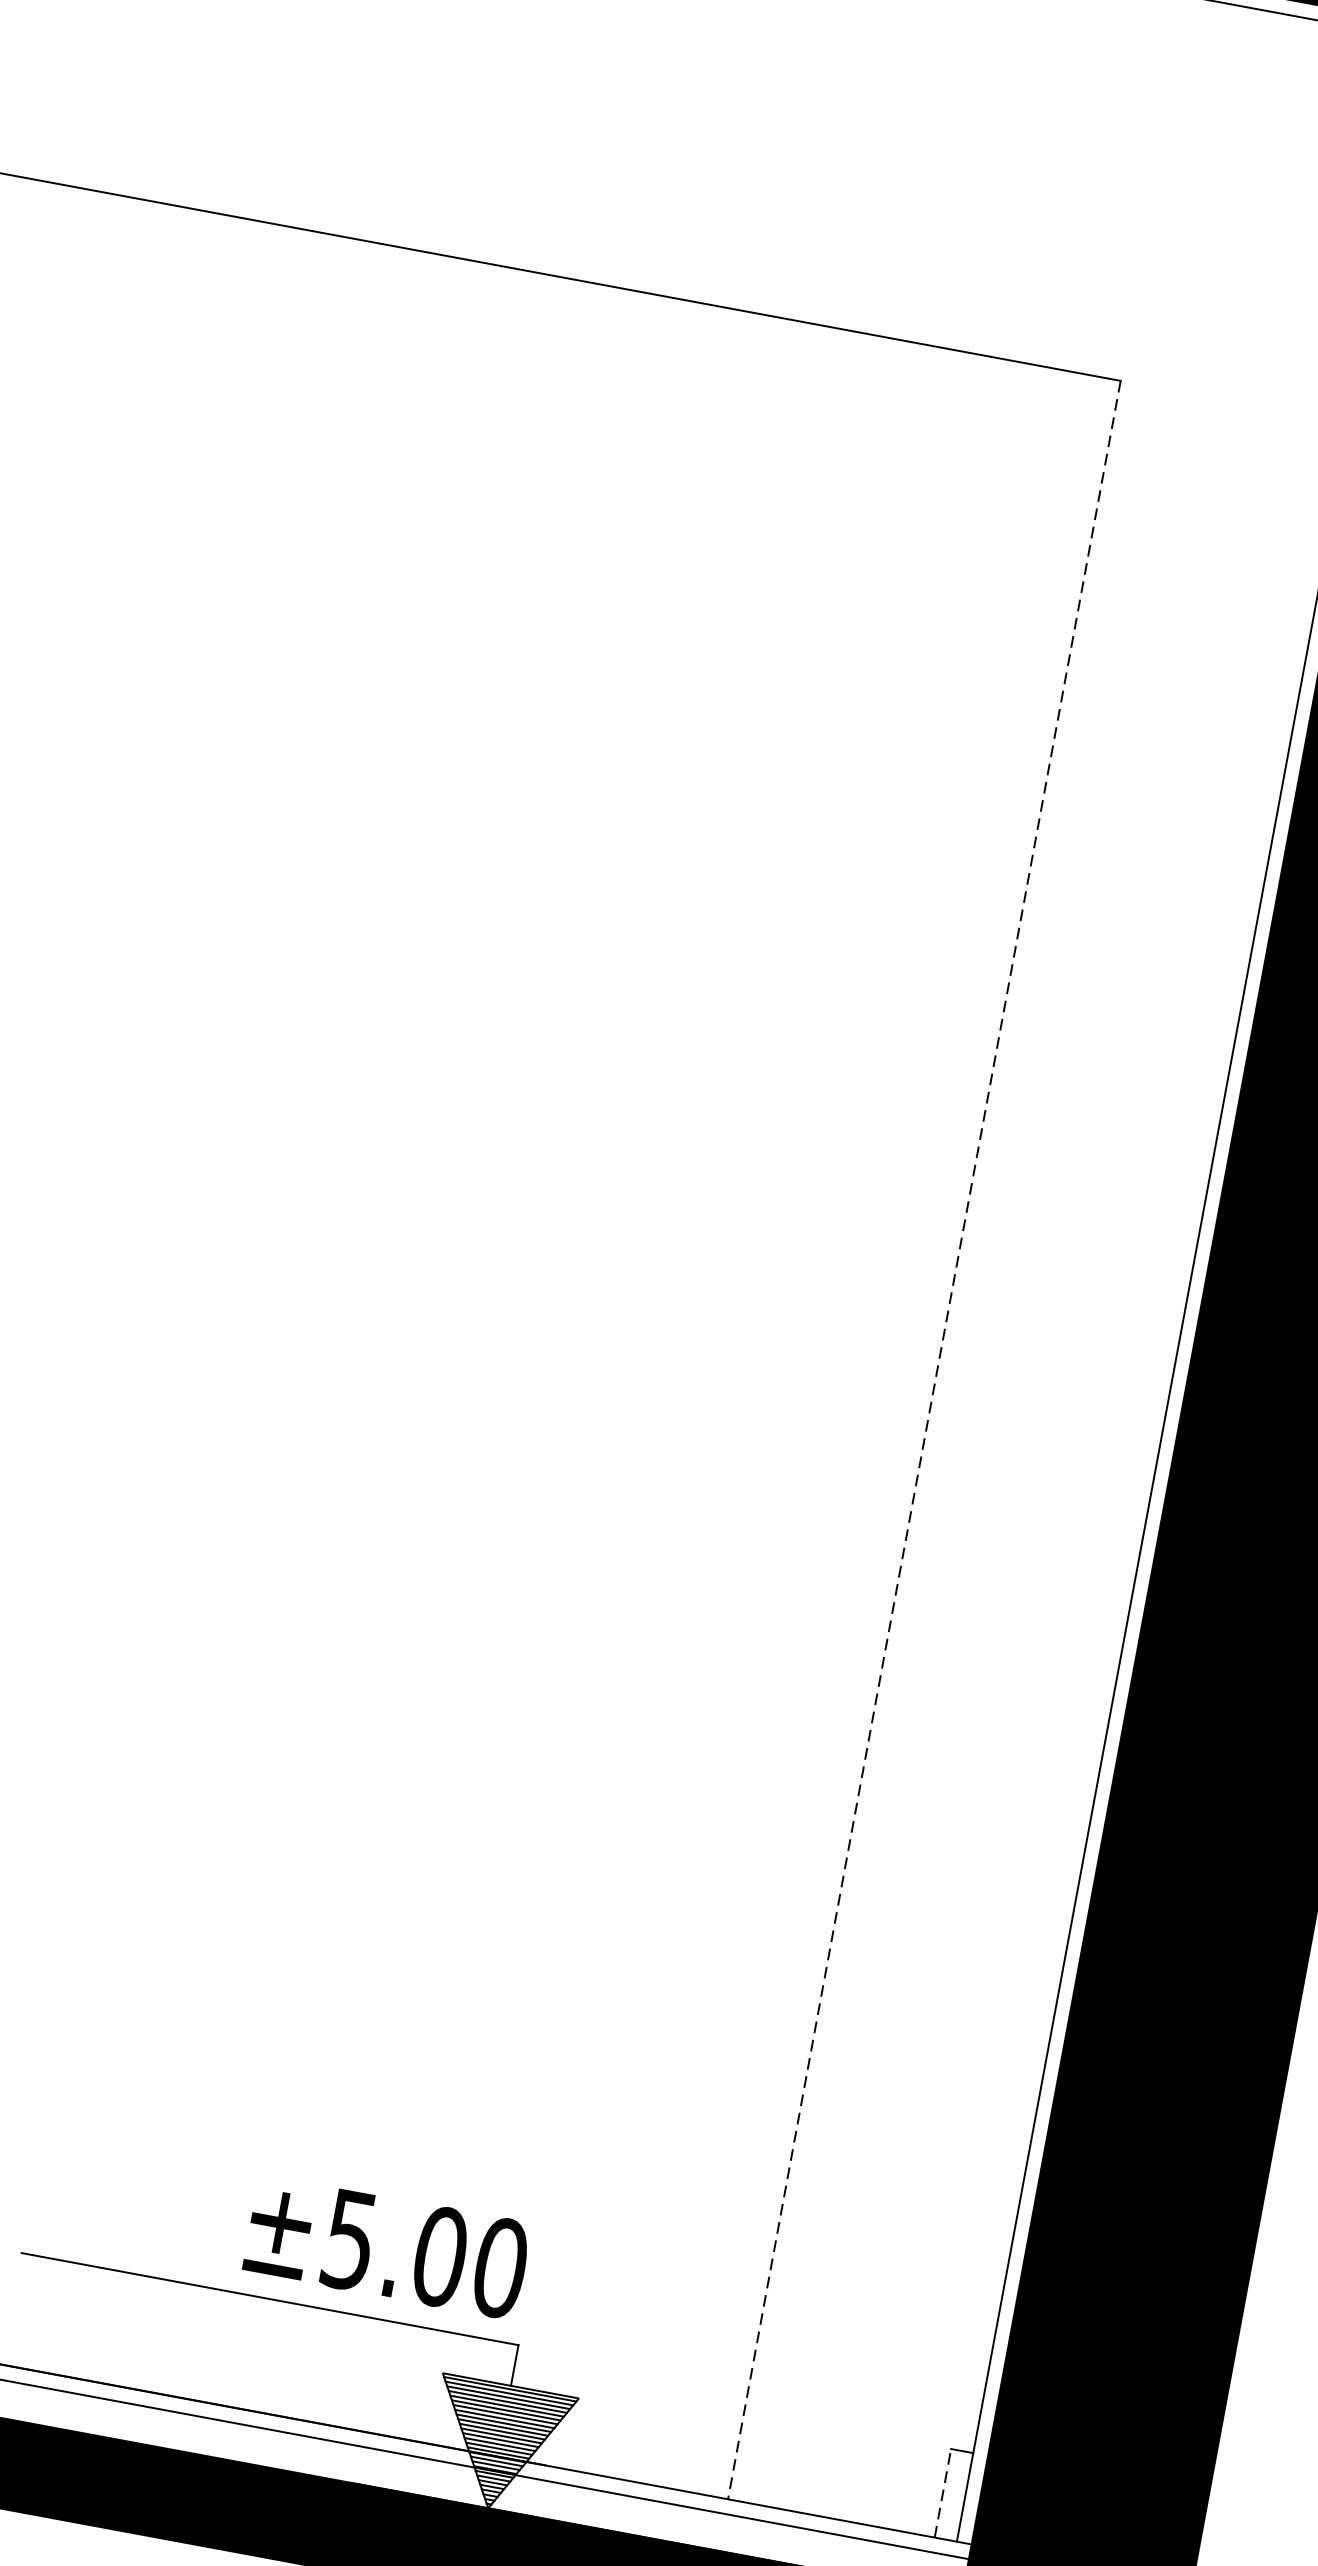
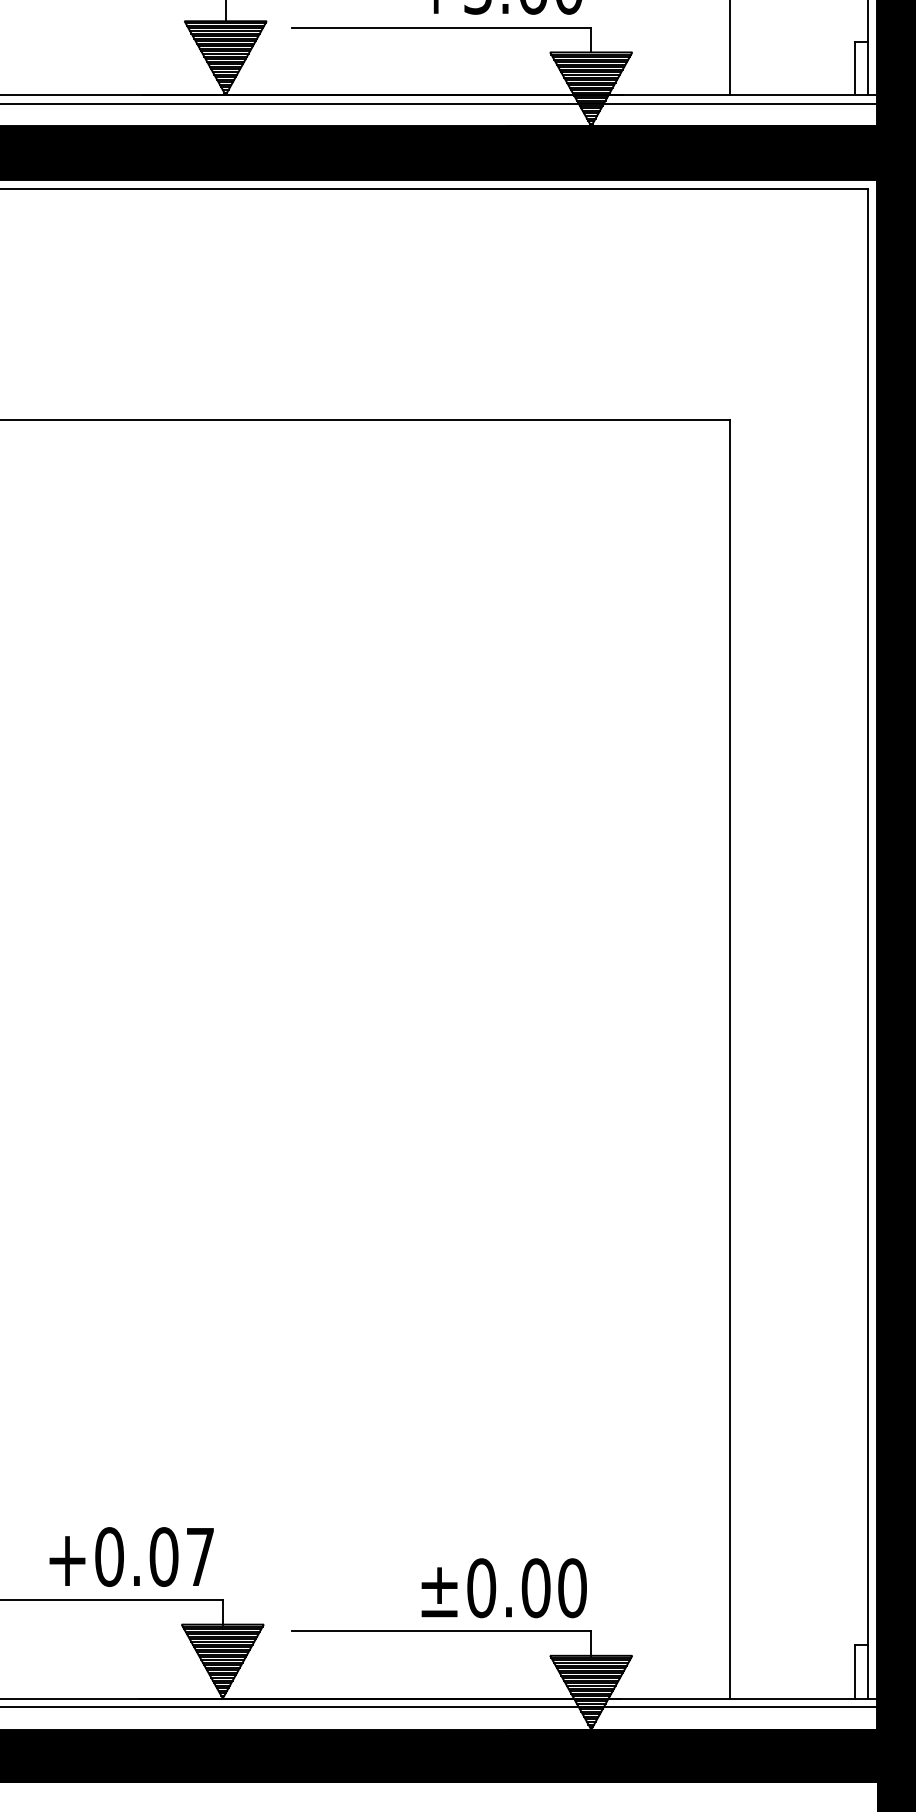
line: (924, 1440) -> (730, 1059), dashed -> solid
text: (349, 2240) -> (481, 1588), ±5.00 -> ±0.00
line: (942, 2492) -> (854, 1671), dashed -> solid

